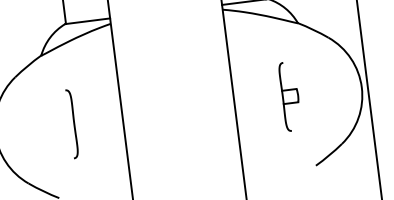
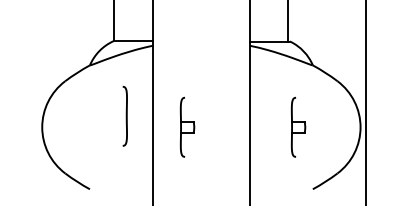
part: (162, 111) -> (187, 126), added
curve: (72, 123) -> (125, 115), moved

